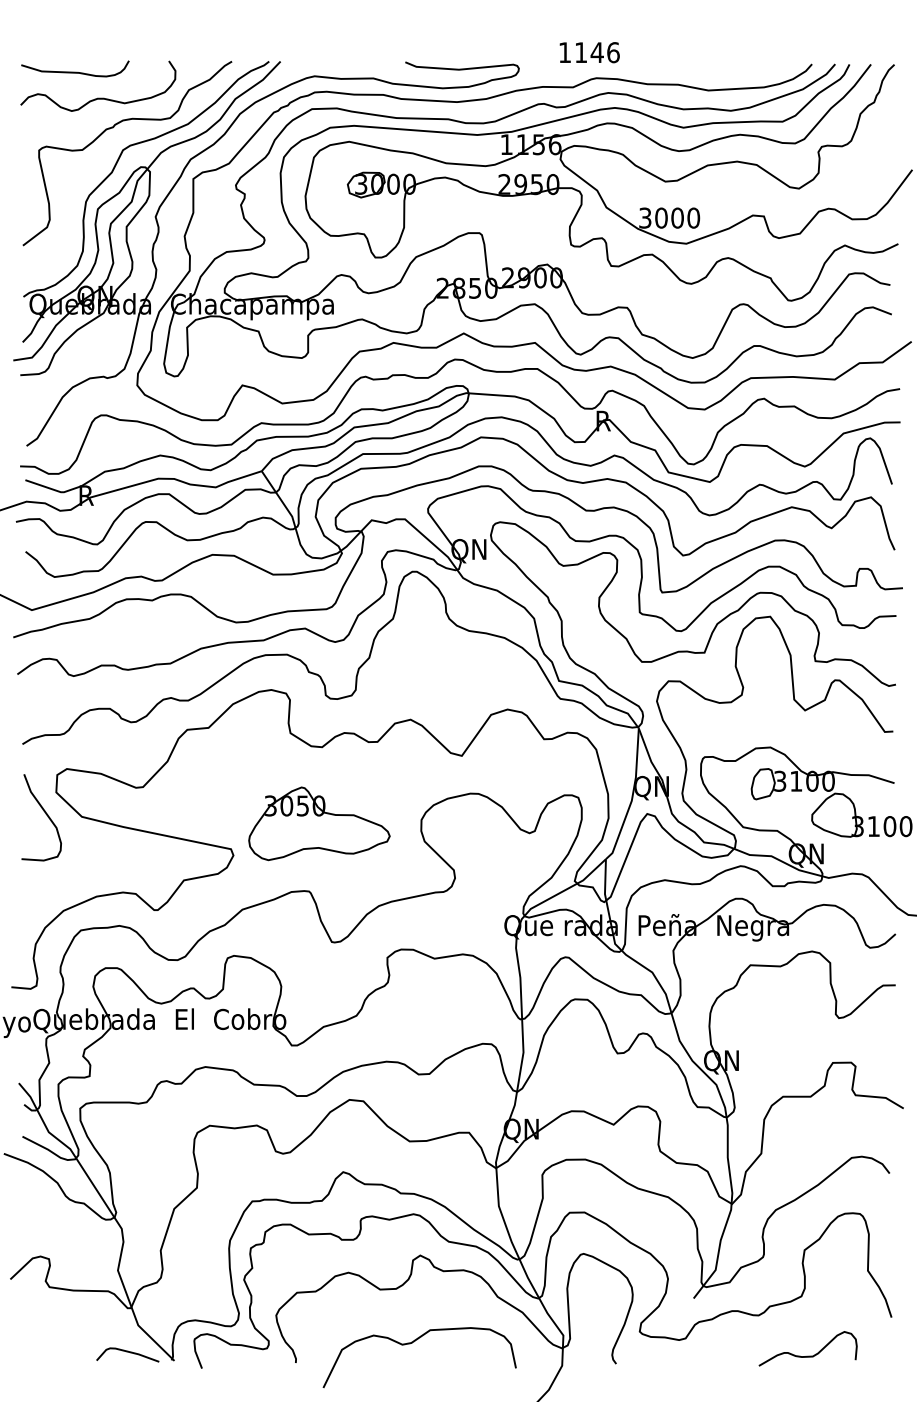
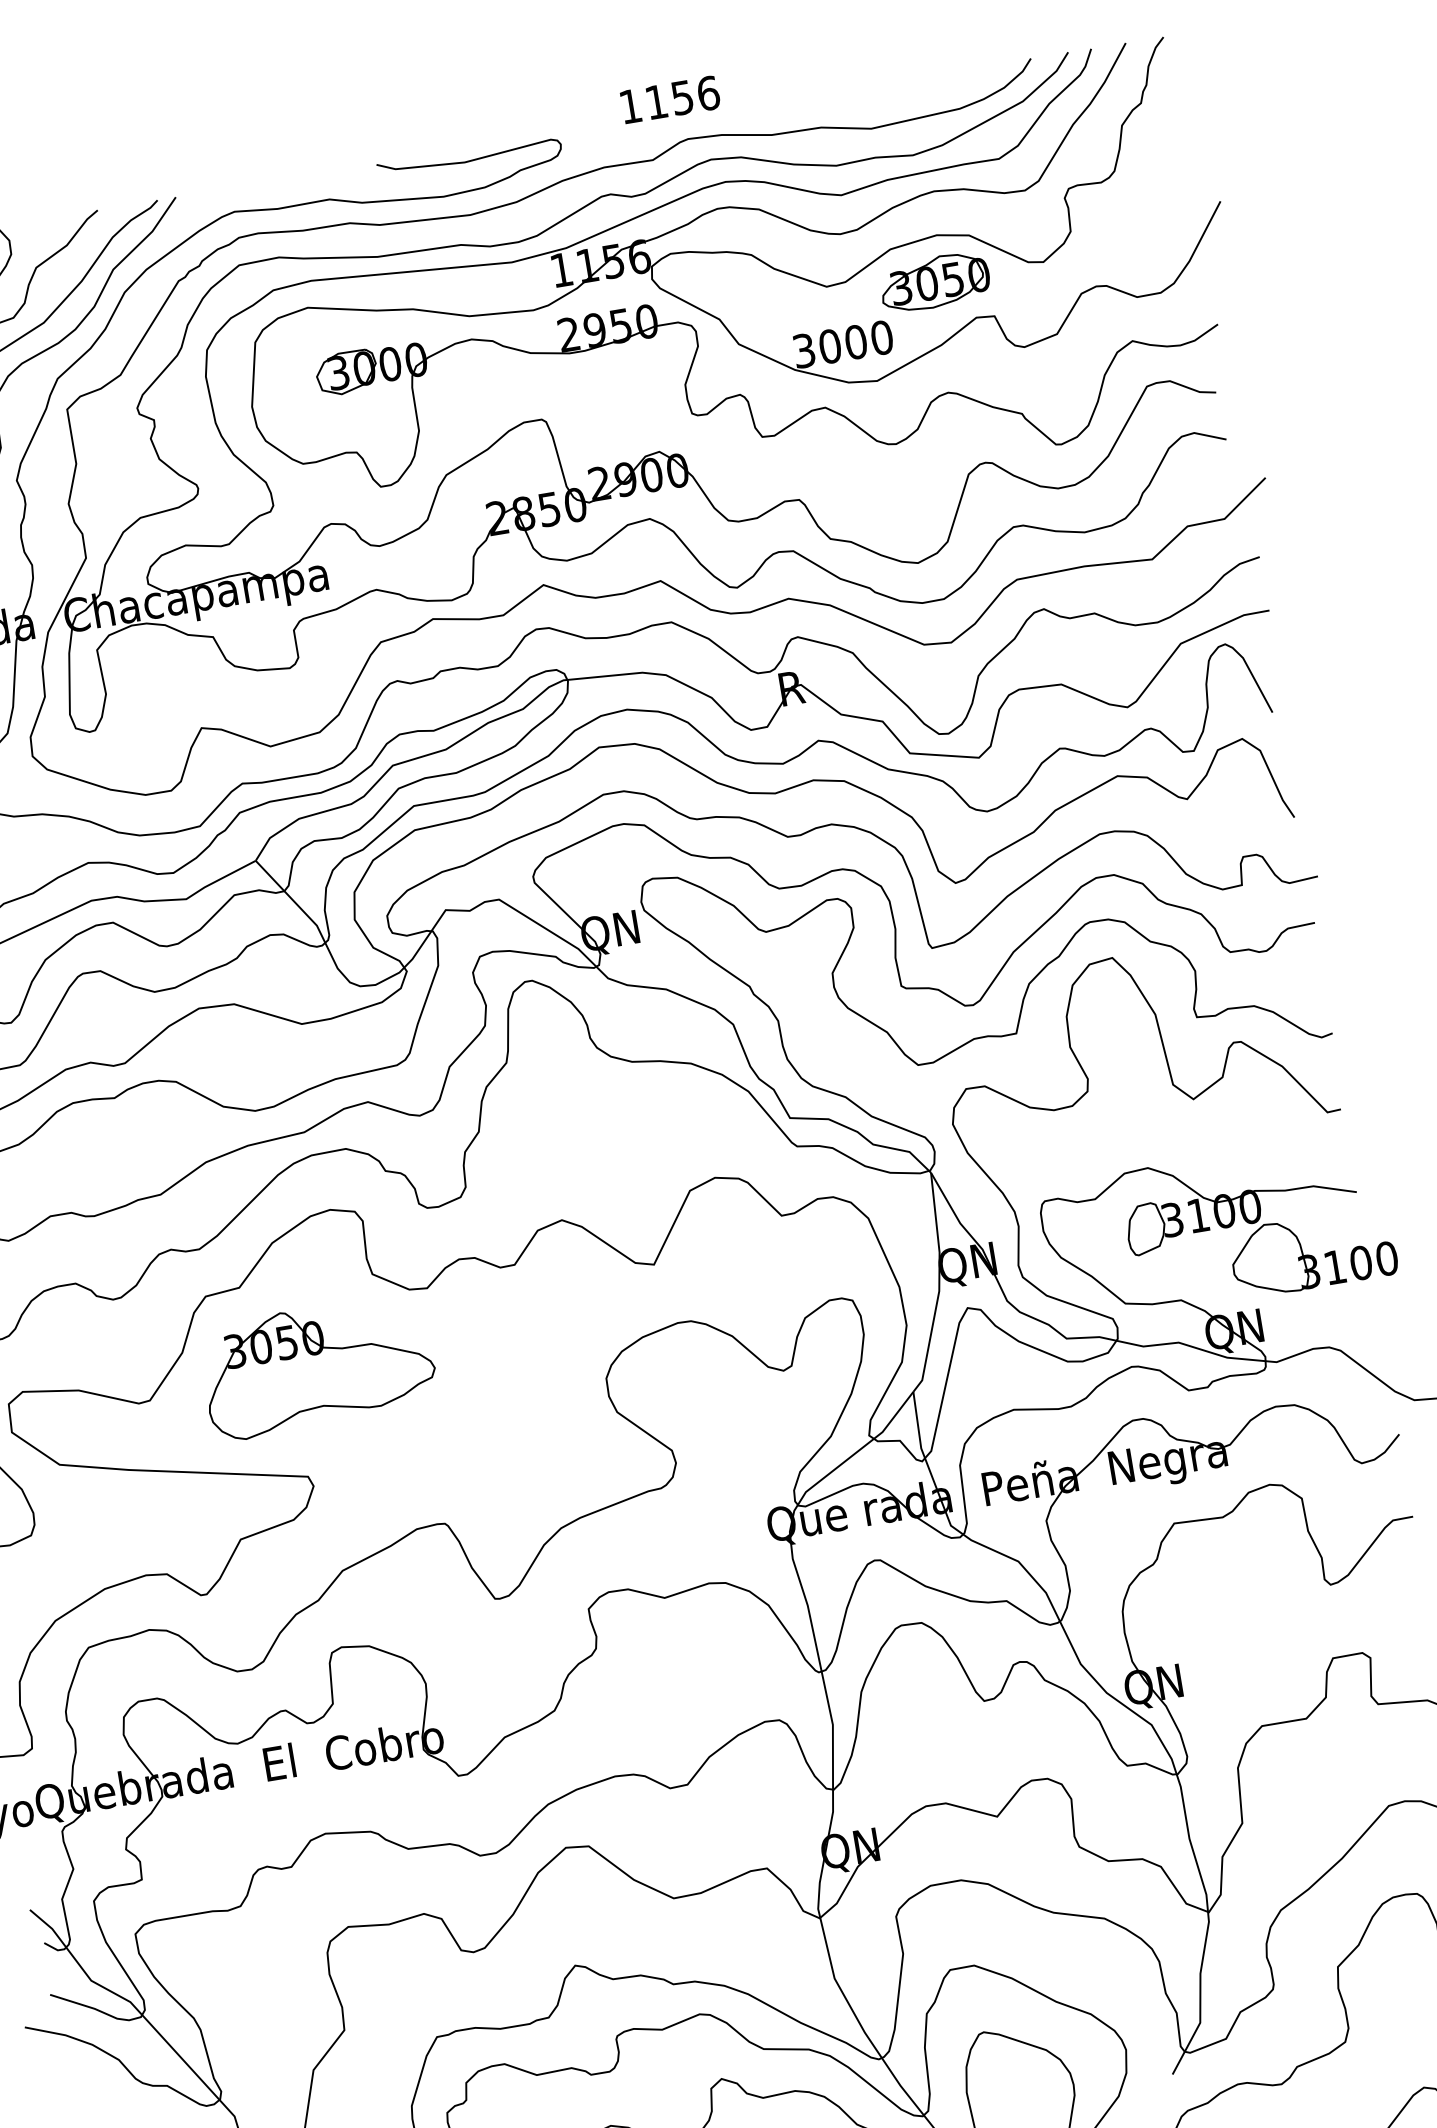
text: (596, 52) -> (681, 97), 1146 -> 1156
part: (731, 189) -> (935, 281), added
part: (319, 823) -> (318, 1366), moved

